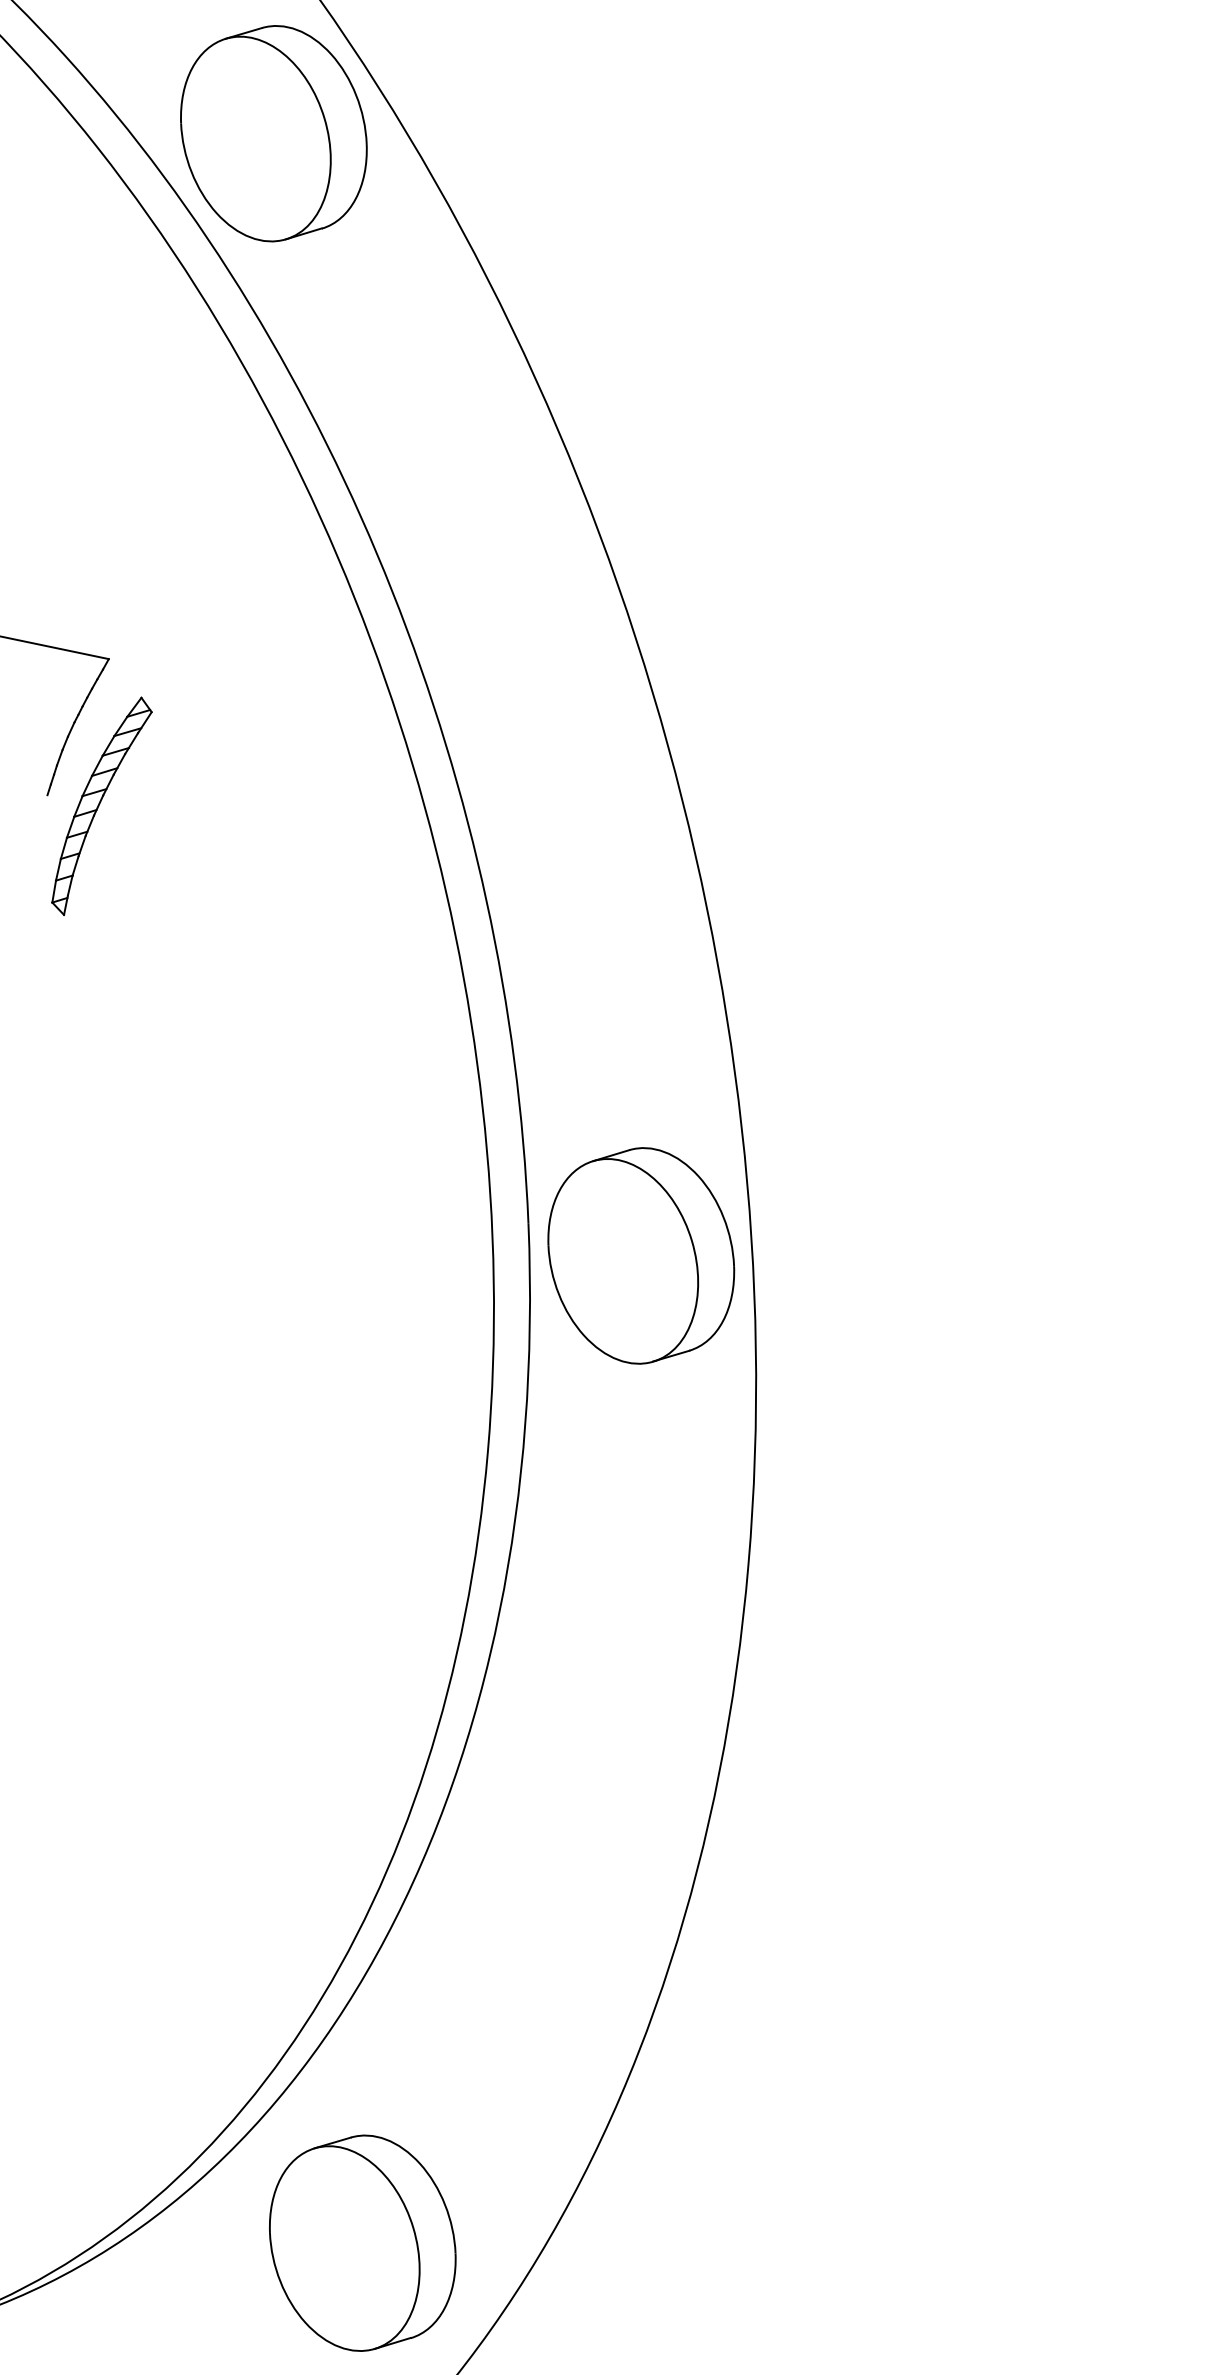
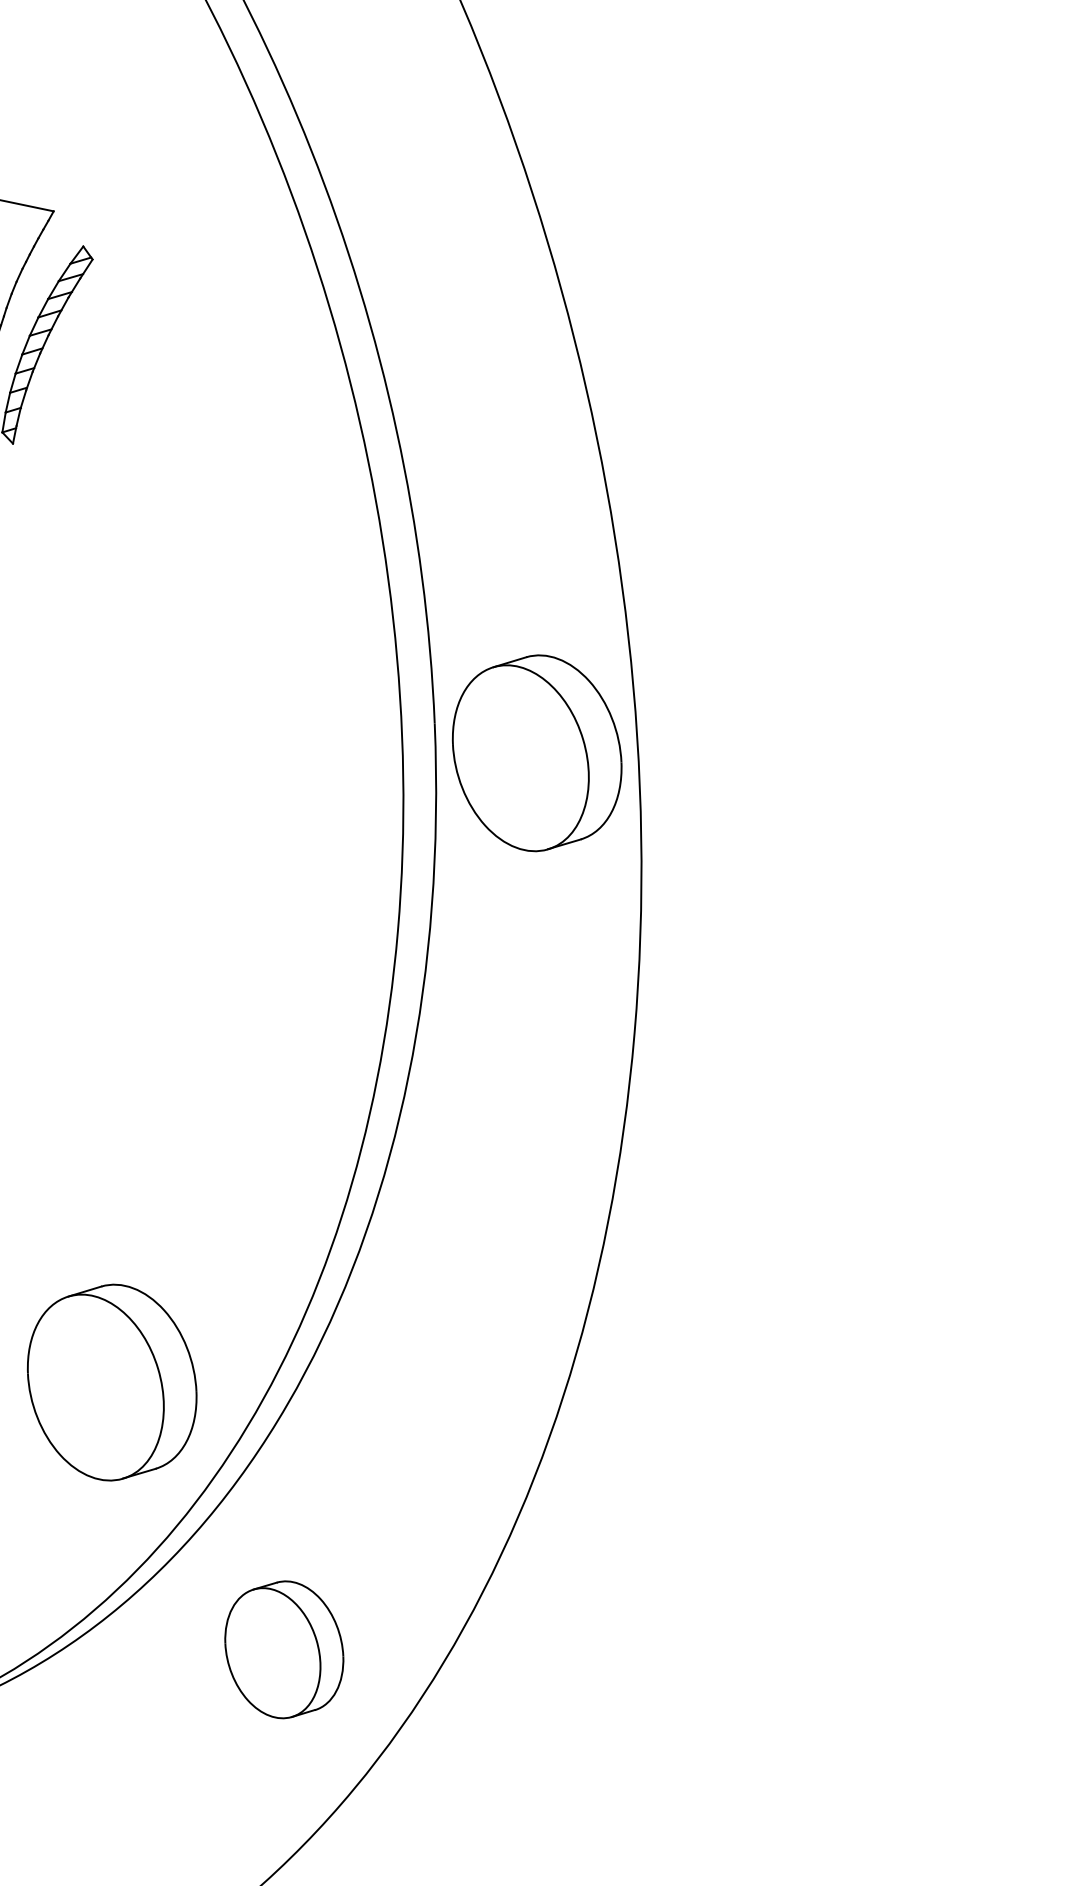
part: (173, 1948) -> (112, 1382), added
part: (362, 2242) -> (284, 1649), size x0.7

